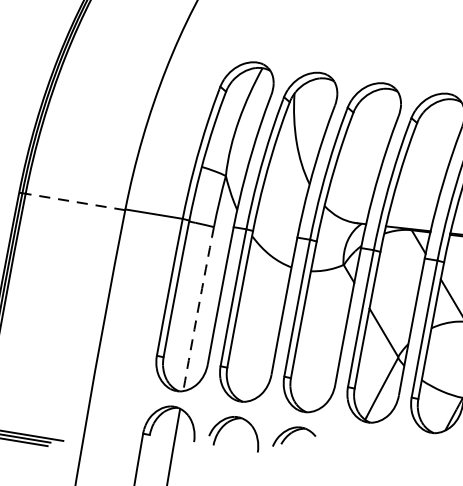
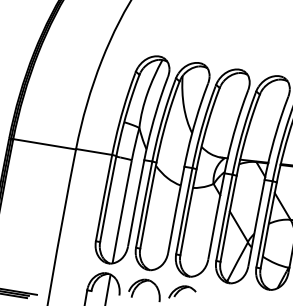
line: (75, 202) -> (44, 144), dashed -> solid
arc: (197, 308) -> (121, 211), dashed -> solid

